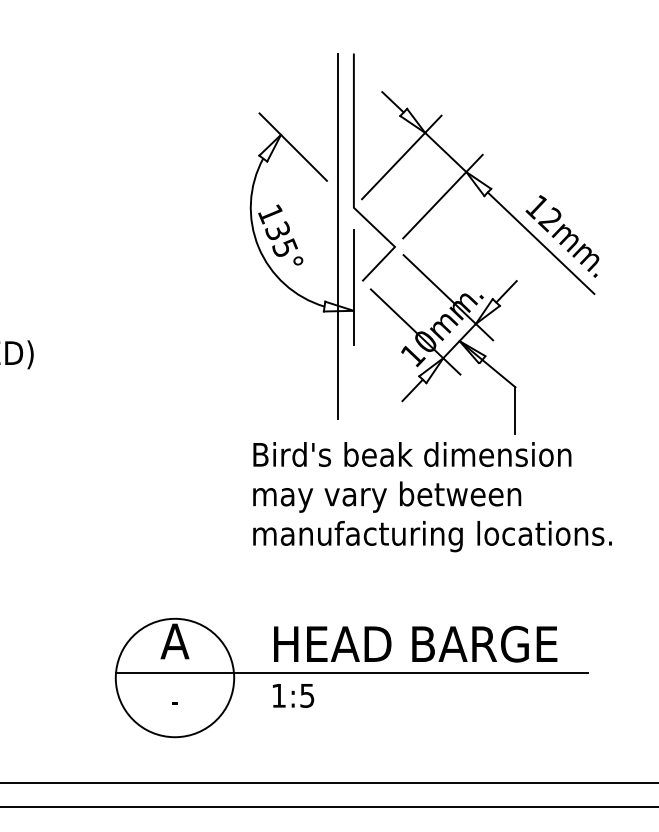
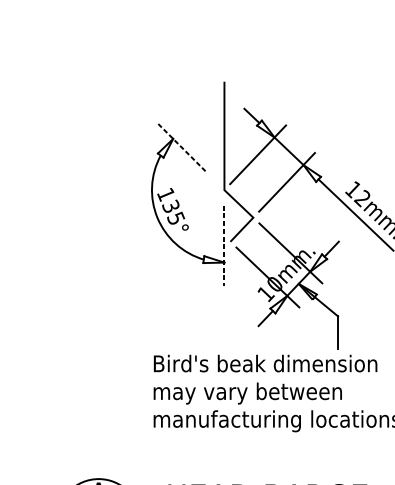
line: (293, 147) -> (182, 147), solid -> dashed
line: (337, 236) -> (212, 210), removed
line: (353, 287) -> (224, 246), solid -> dashed

